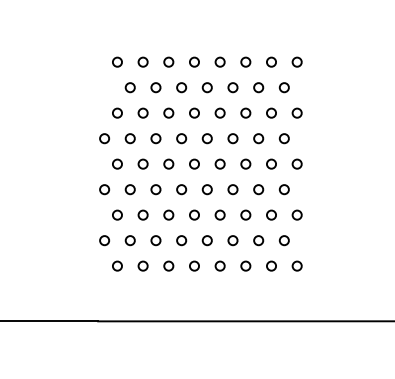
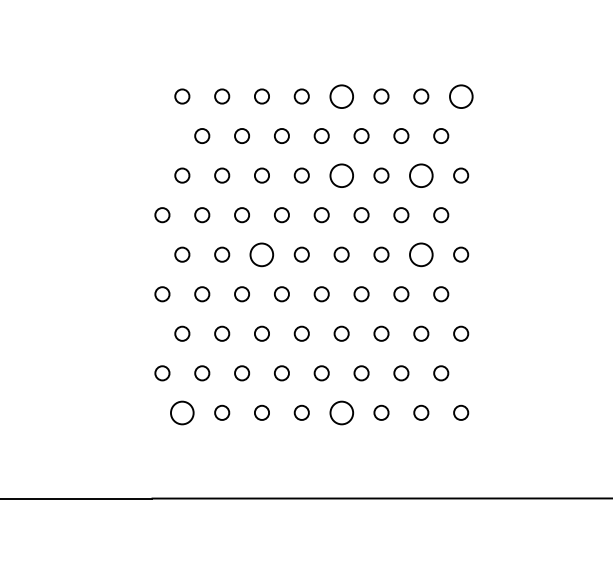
circle: (219, 61) -> (340, 95), size x1.6
circle: (296, 61) -> (460, 95), size x1.6
circle: (219, 112) -> (340, 174), size x1.6
circle: (271, 112) -> (421, 174), size x1.6
circle: (168, 163) -> (261, 253), size x1.6
circle: (271, 163) -> (421, 253), size x1.6
circle: (117, 265) -> (182, 411), size x1.6
circle: (219, 265) -> (340, 411), size x1.6

